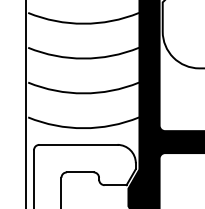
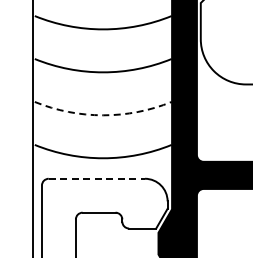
arc: (83, 93) -> (103, 115), solid -> dashed
line: (78, 144) -> (97, 178), solid -> dashed

